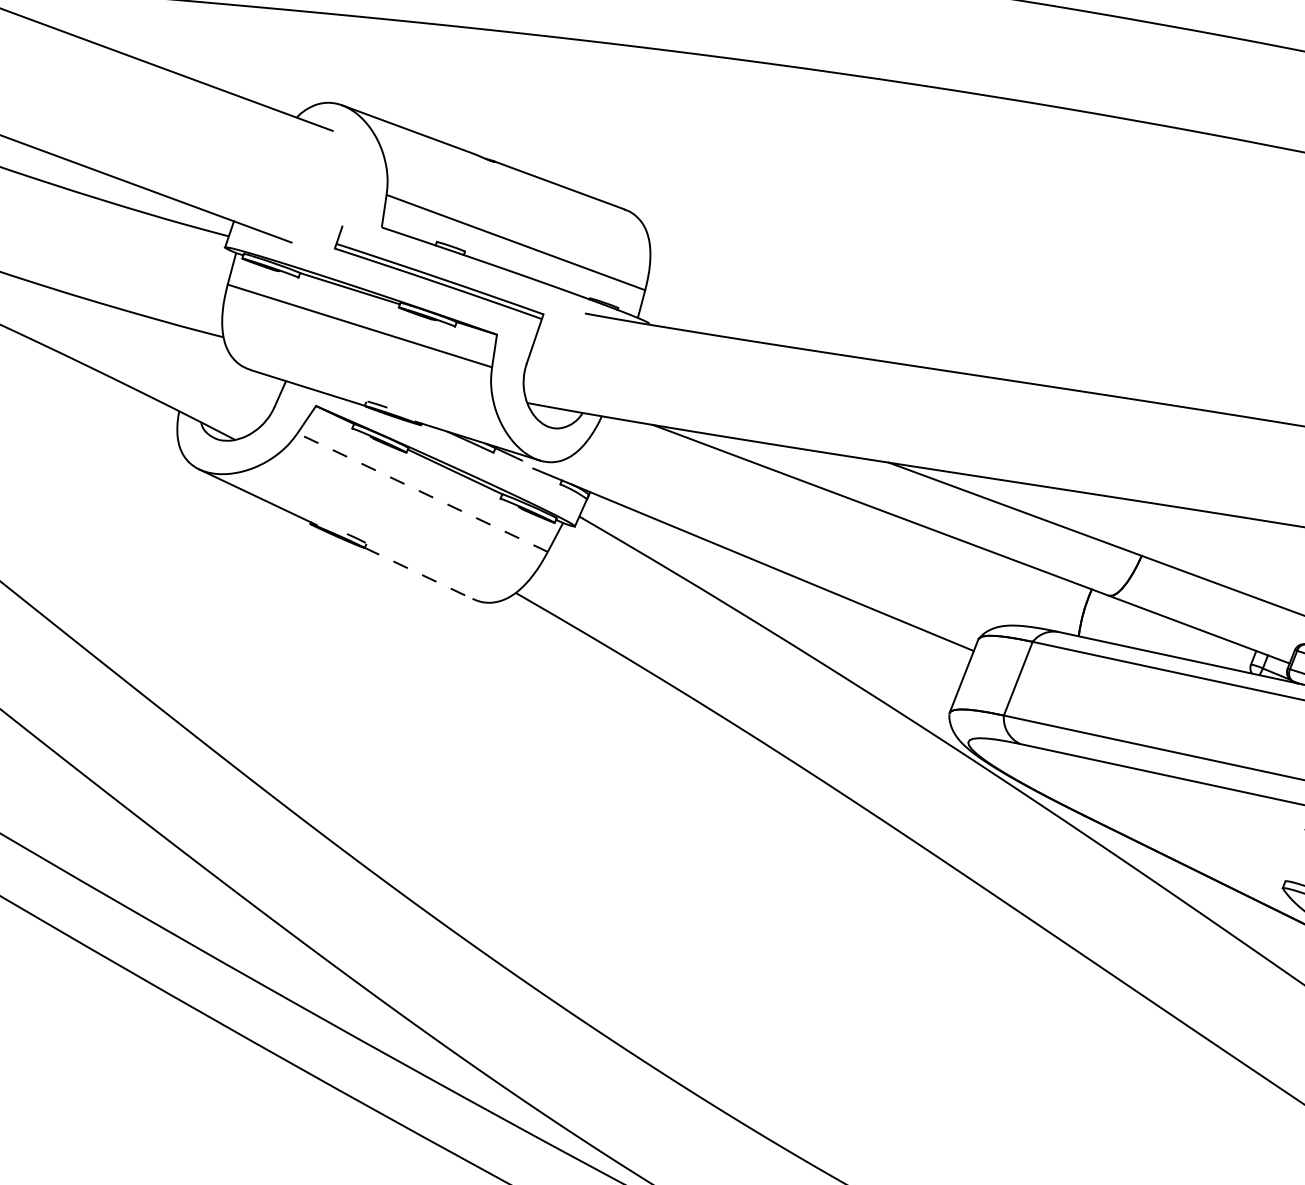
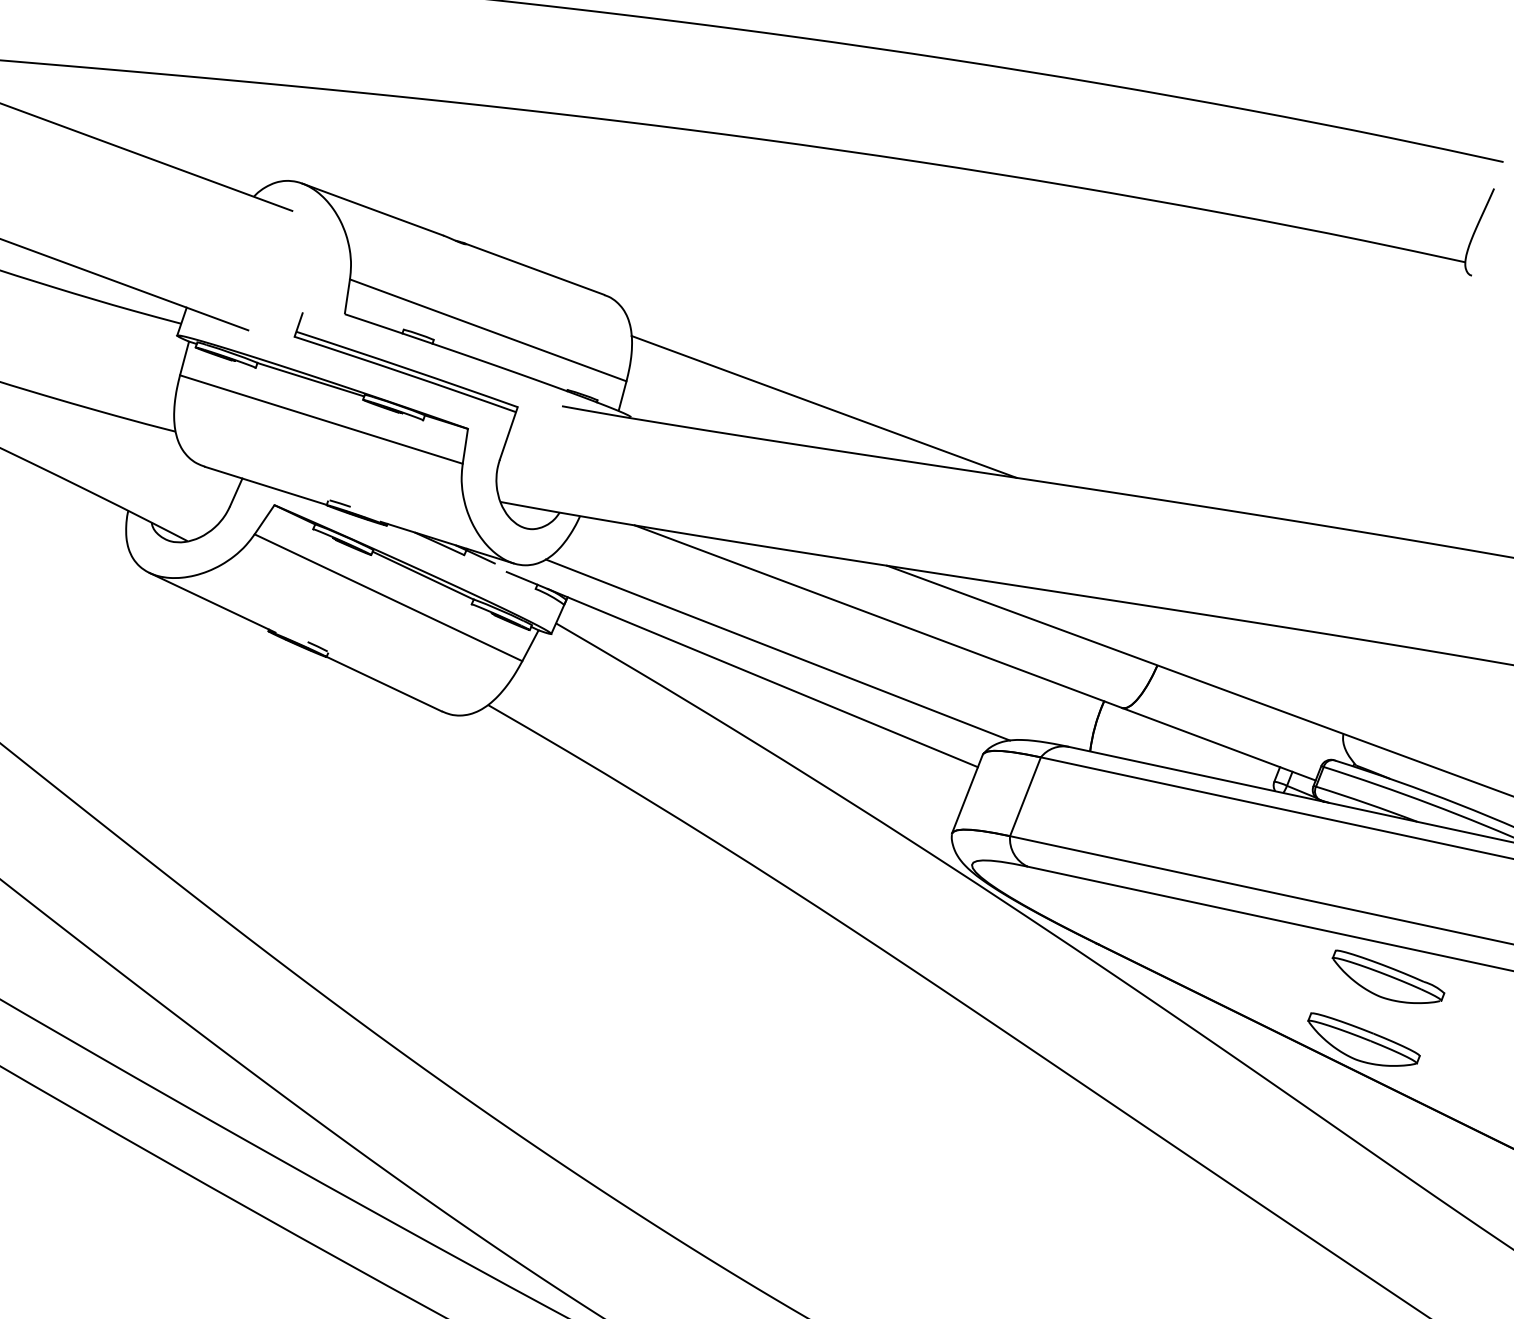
line: (829, 313) -> (823, 406), added
line: (422, 492) -> (388, 597), dashed -> solid
line: (786, 540) -> (777, 649), added
line: (418, 573) -> (384, 684), dashed -> solid

